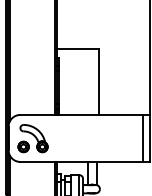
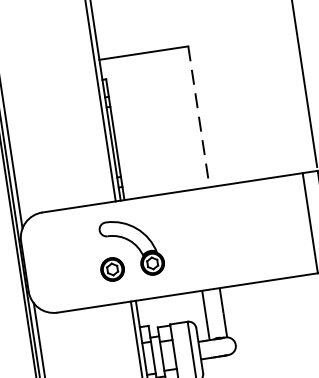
line: (98, 82) -> (198, 118), solid -> dashed
part: (32, 138) -> (128, 248), moved

